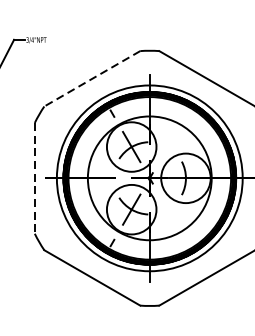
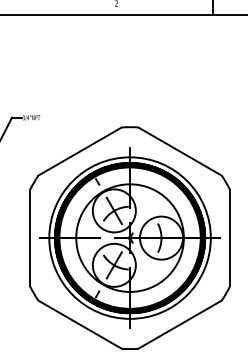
line: (91, 78) -> (79, 151), dashed -> solid
line: (35, 178) -> (30, 238), dashed -> solid

